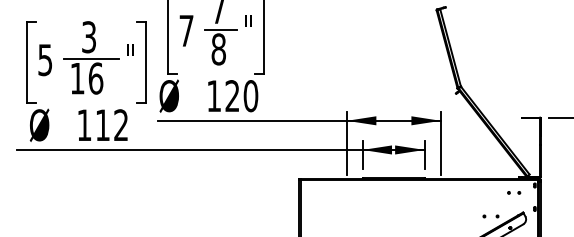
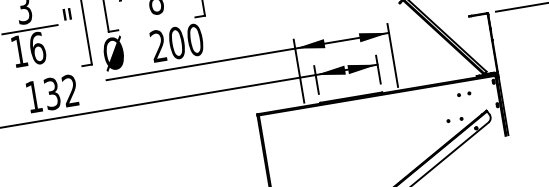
text: (223, 96) -> (167, 44), 120 -> 200
text: (102, 125) -> (52, 94), 112 -> 132
part: (514, 192) -> (464, 93), moved

